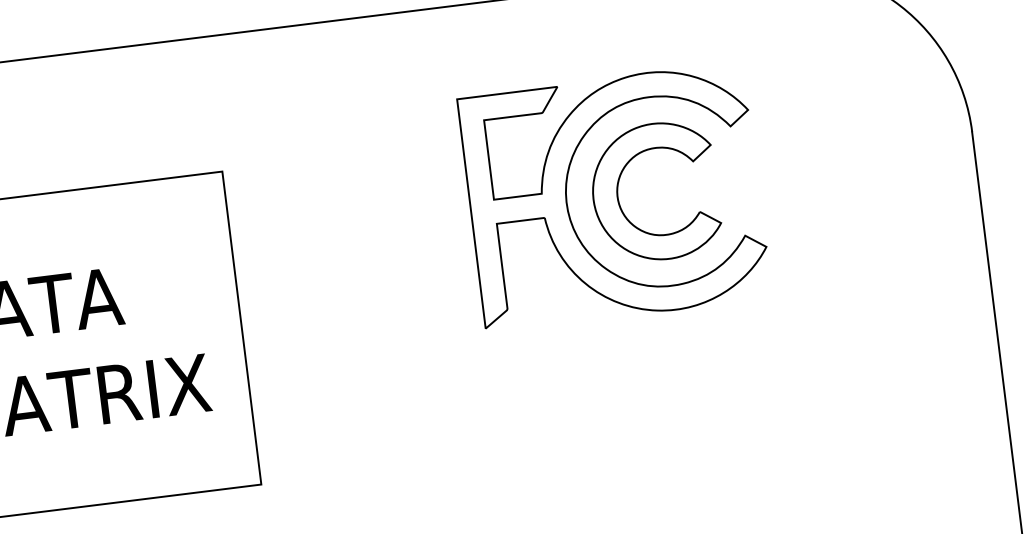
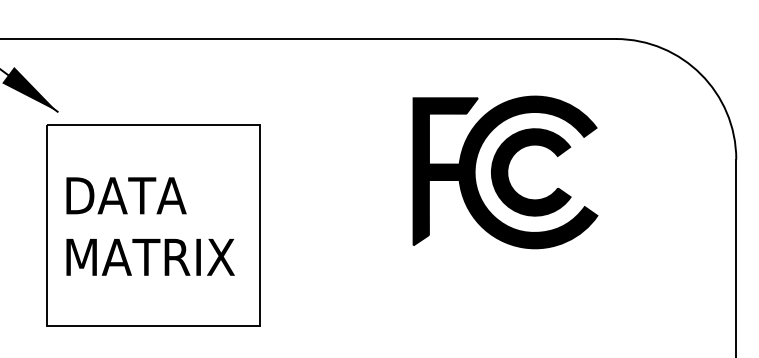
fill: (653, 192) -> (530, 172), added
fill: (614, 197) -> (505, 172), added

